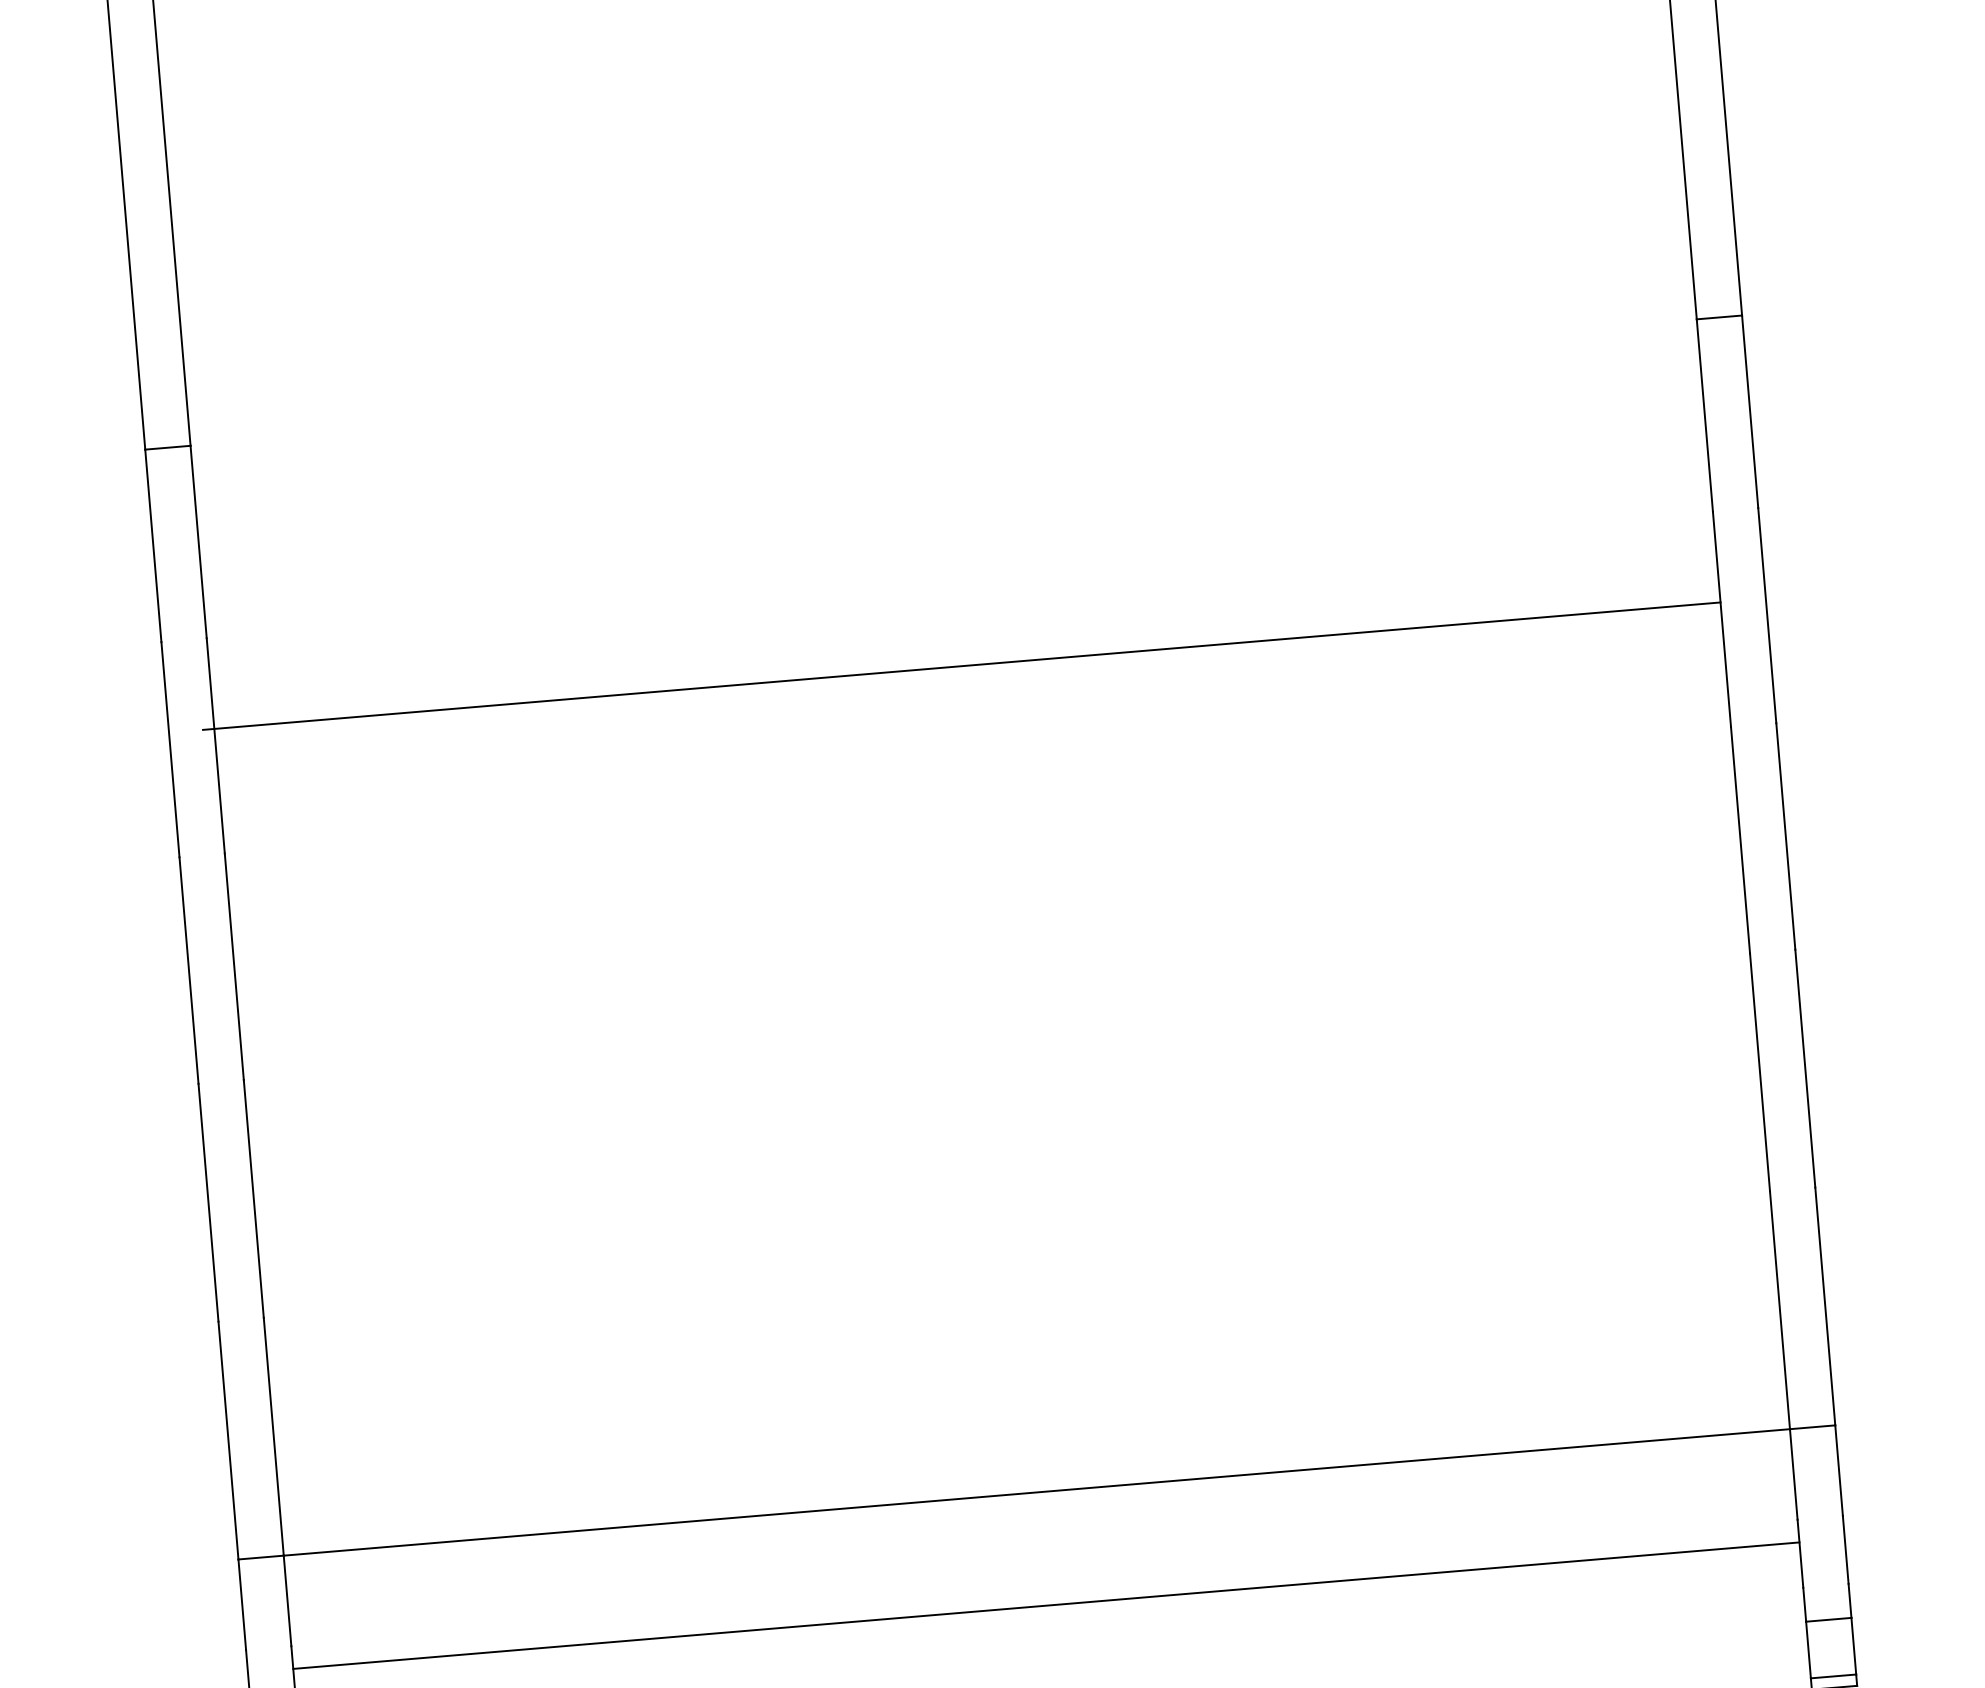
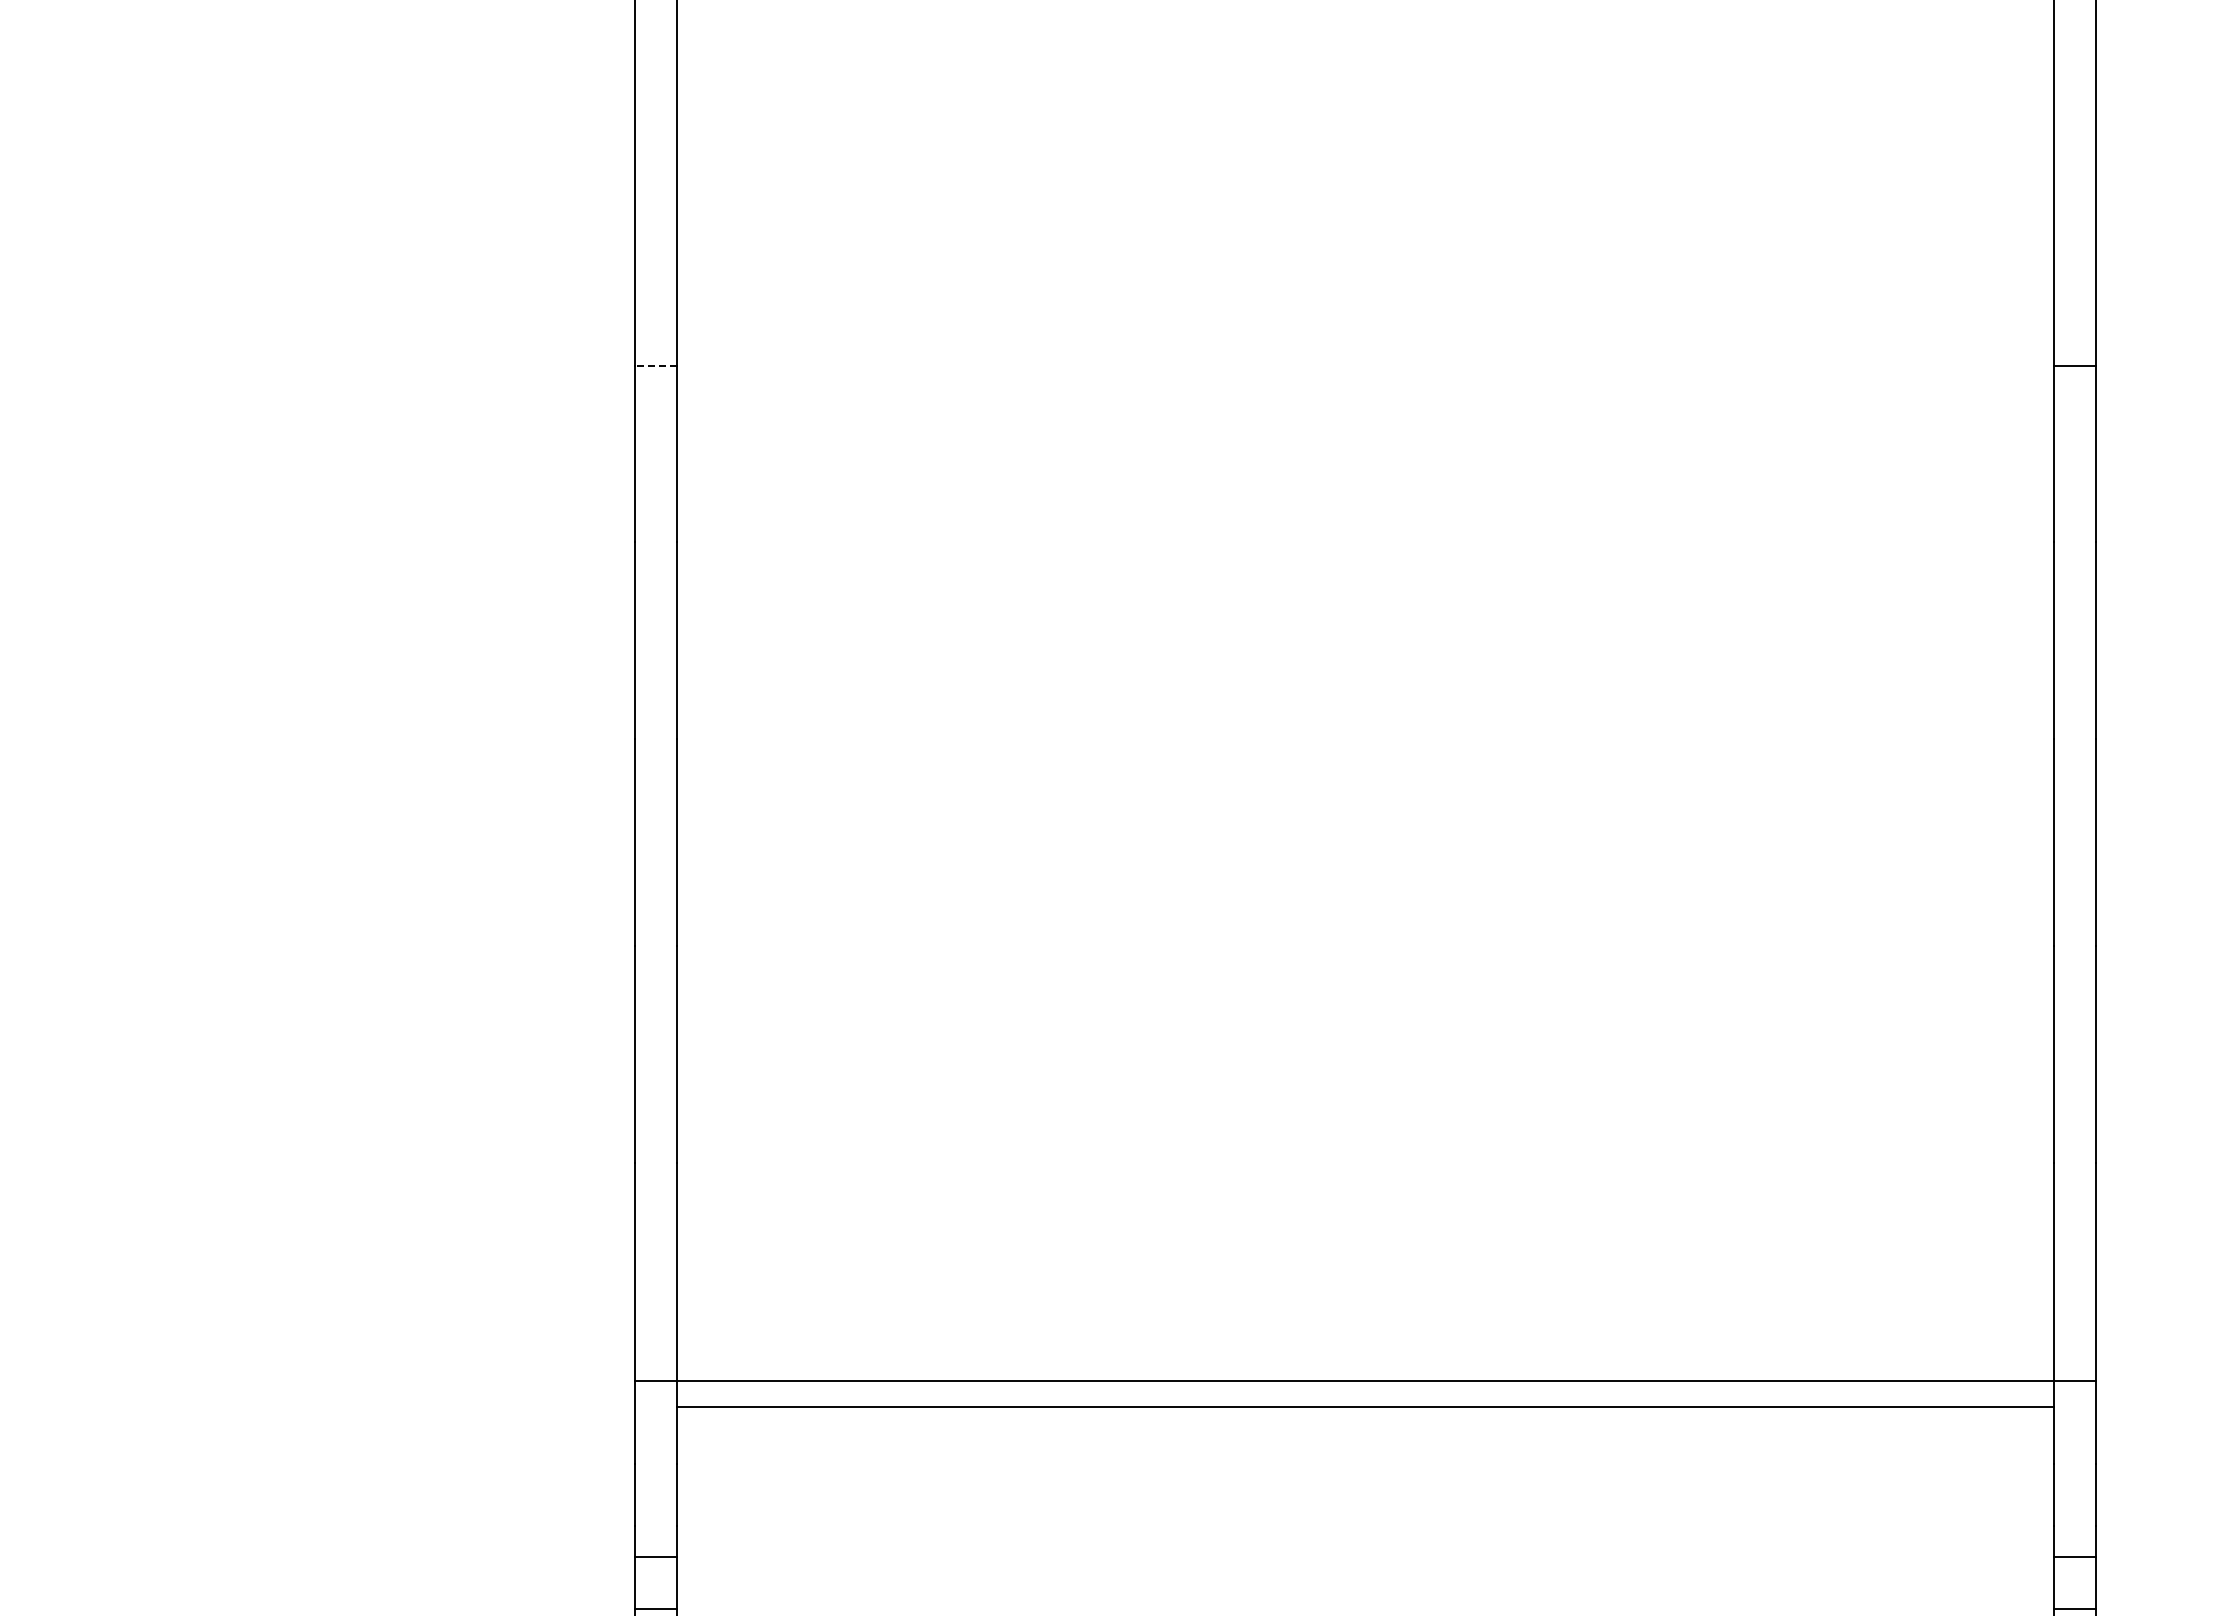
line: (167, 447) -> (655, 365), solid -> dashed
line: (962, 665) -> (1360, 624), removed
line: (1046, 1605) -> (1365, 1406), moved

